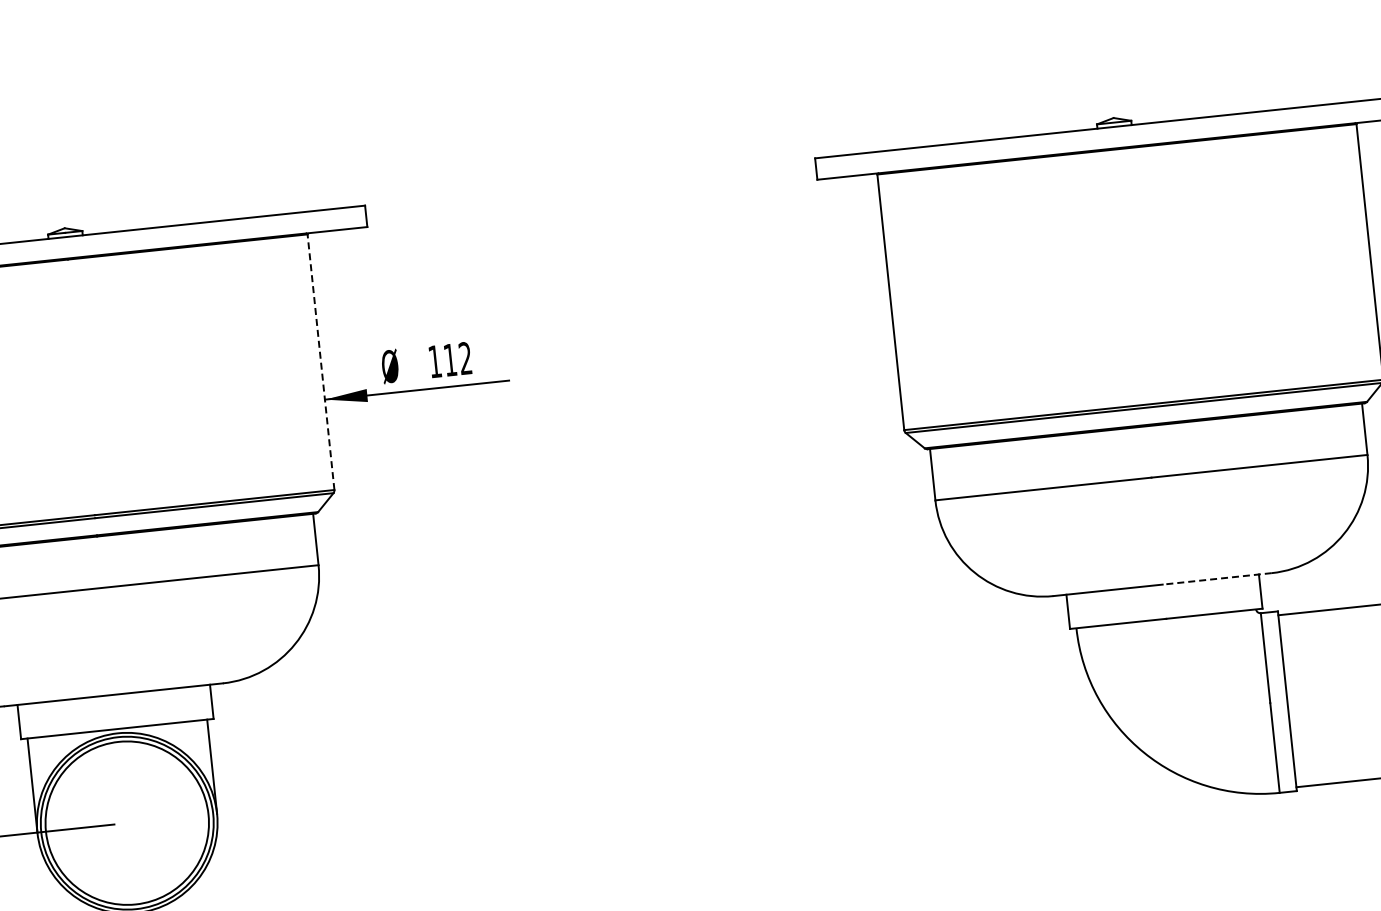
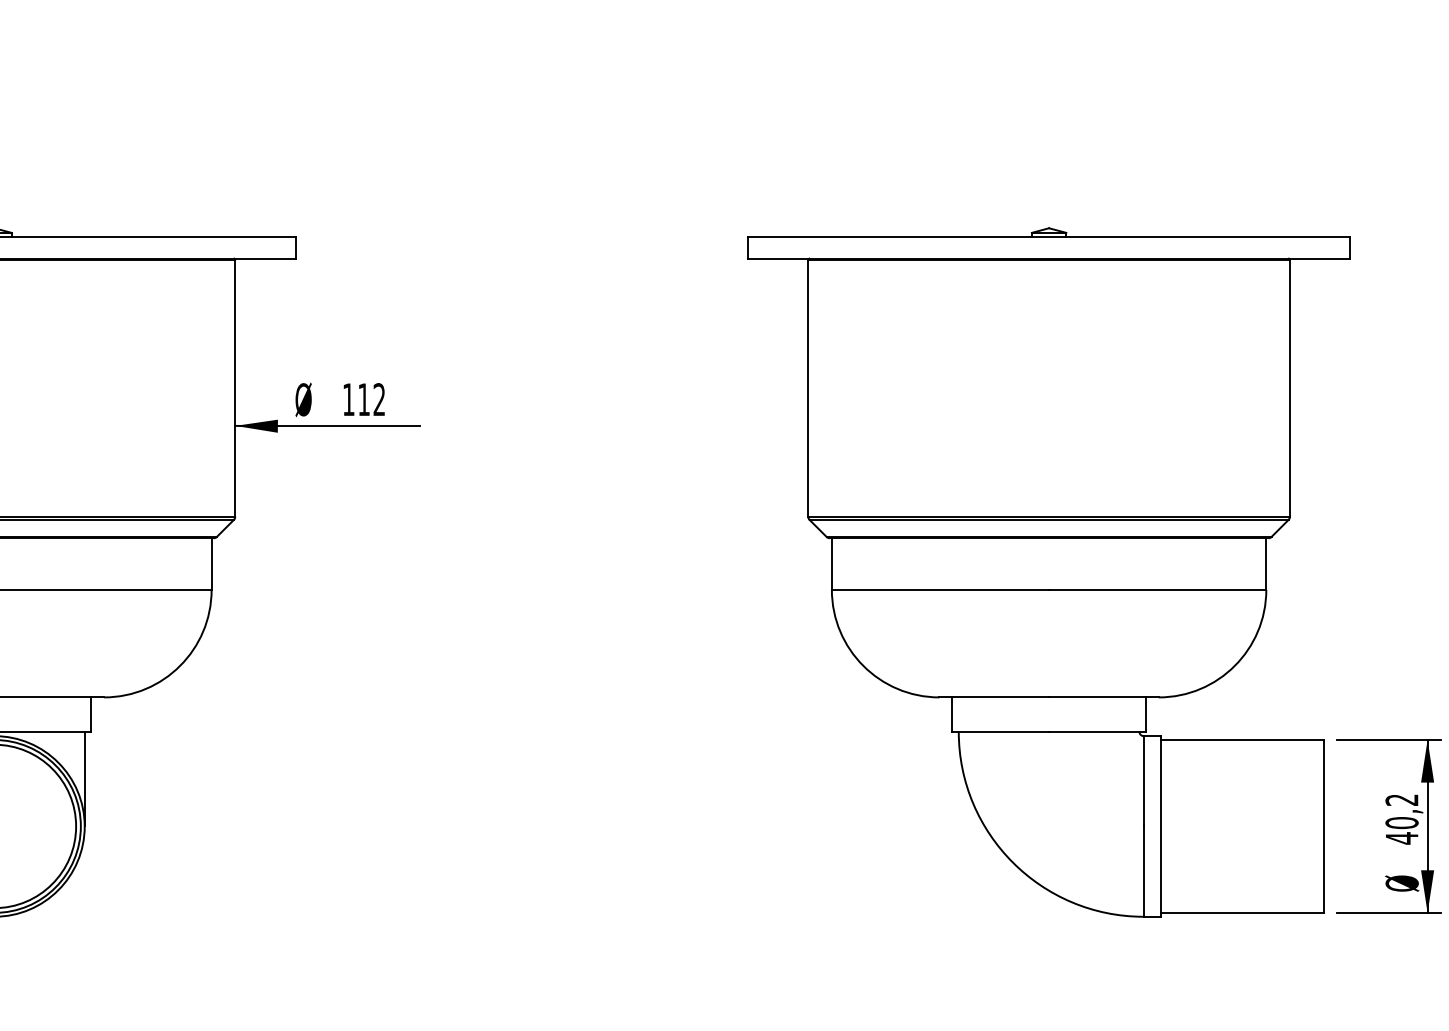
line: (321, 361) -> (235, 387), dashed -> solid
line: (1216, 579) -> (1103, 697), dashed -> solid

